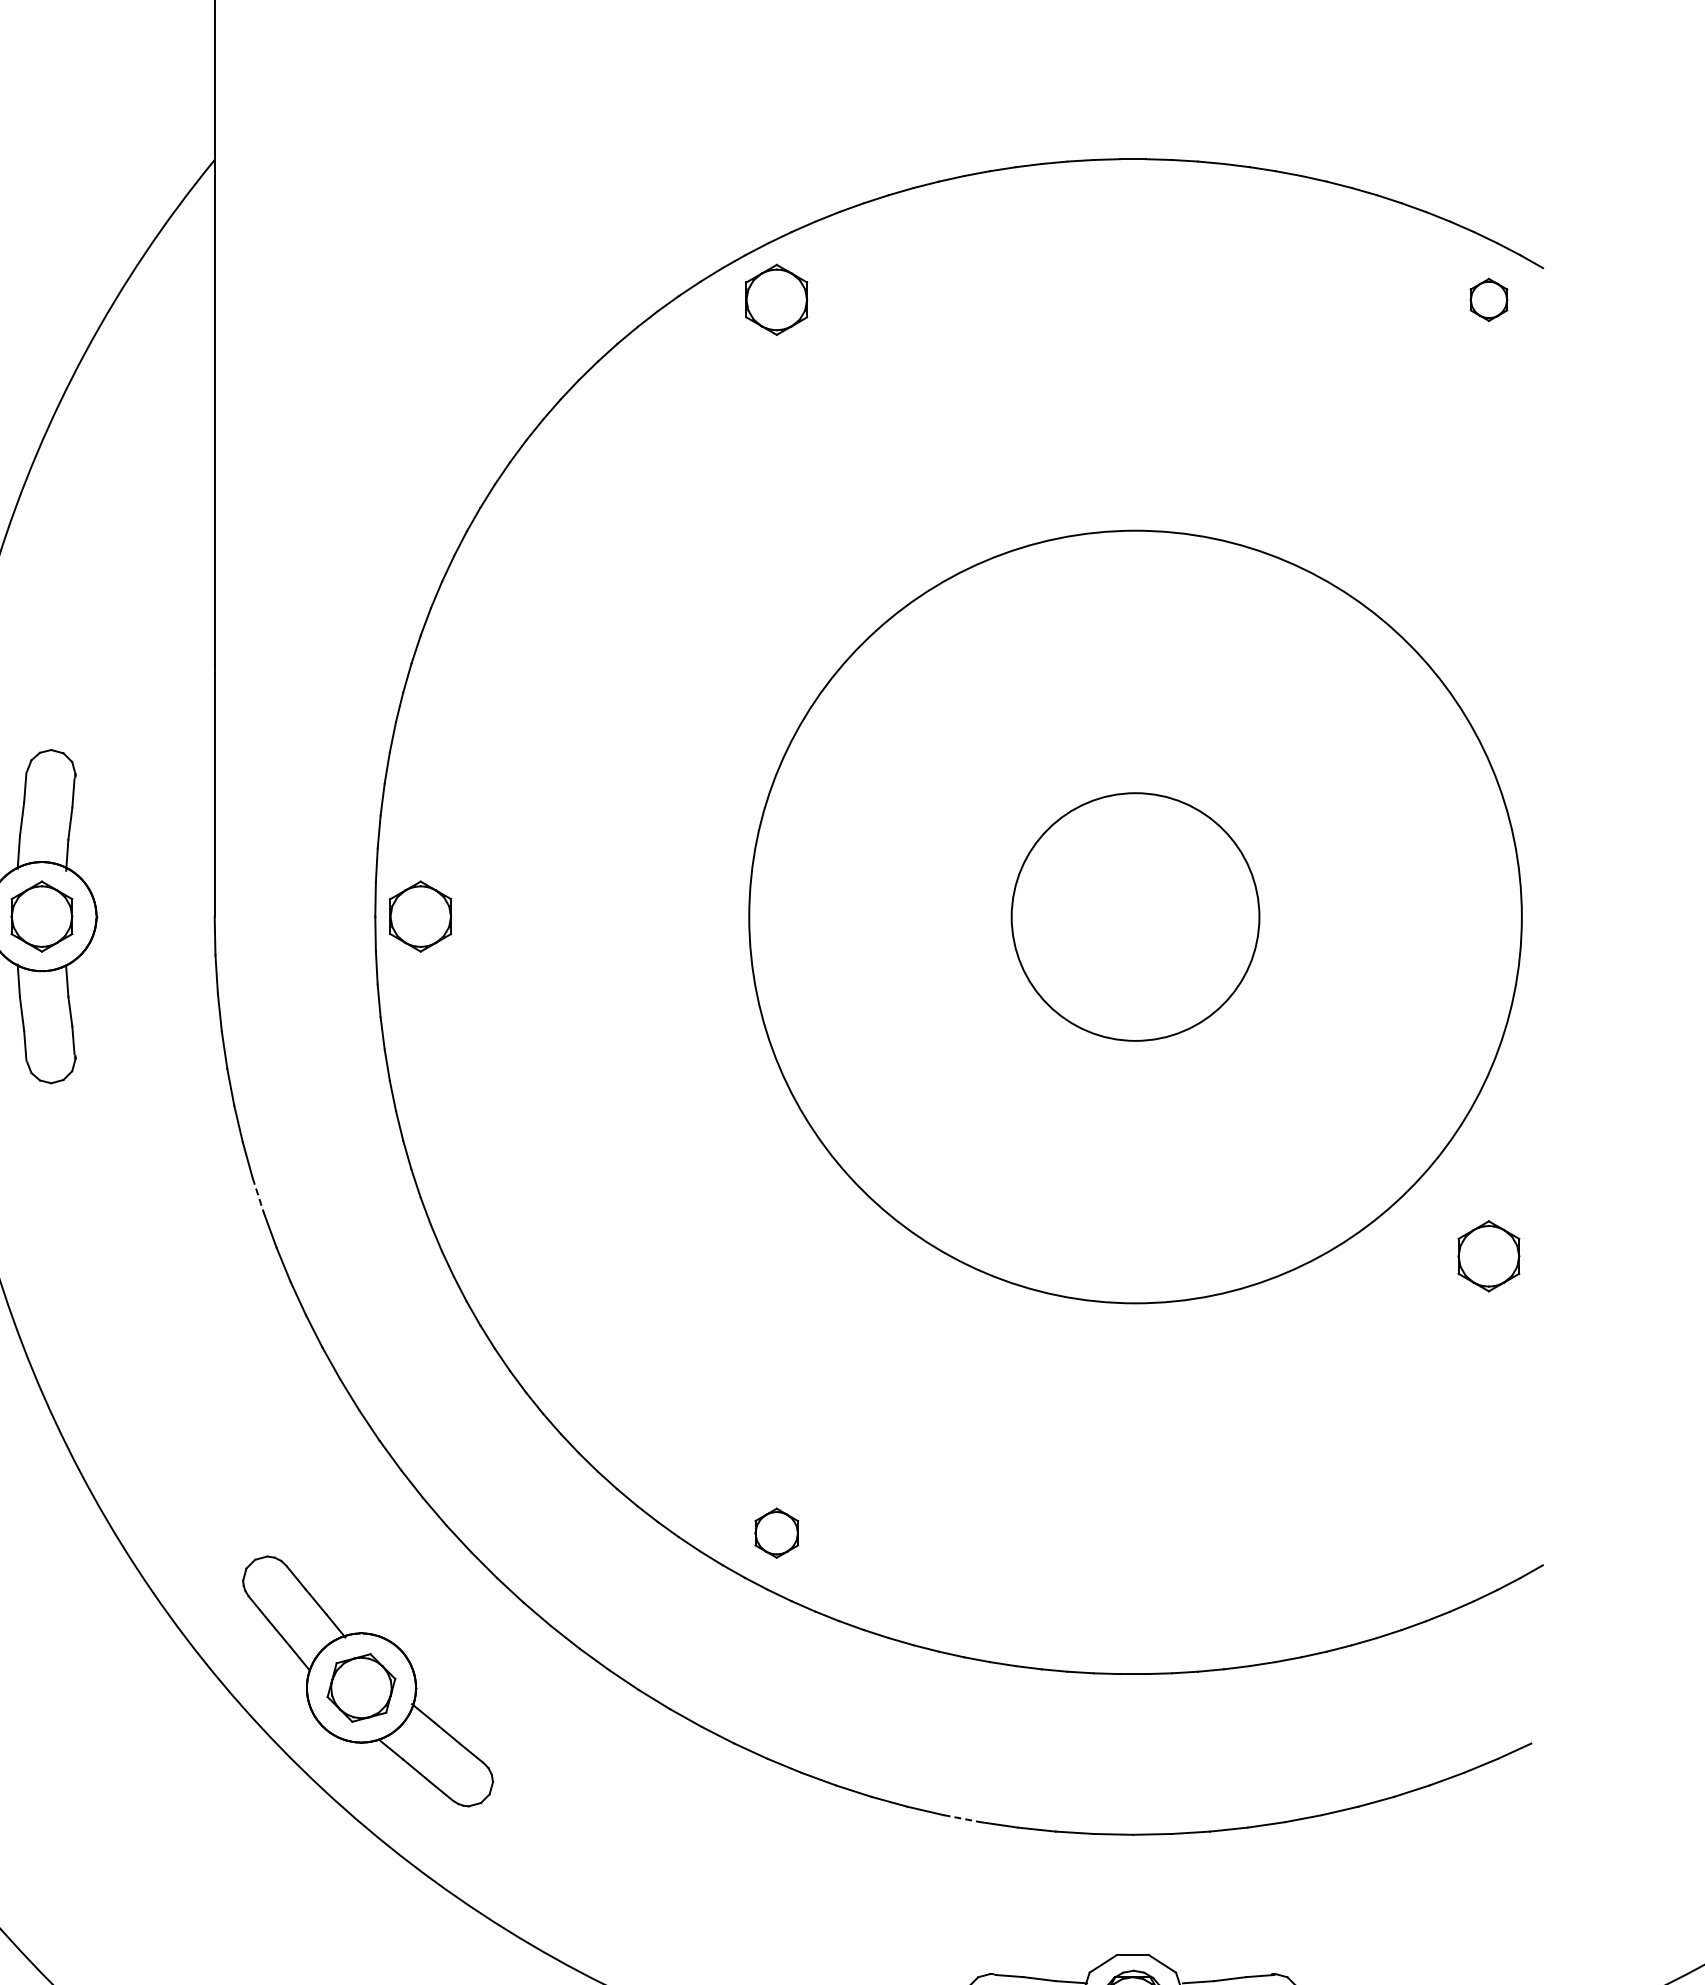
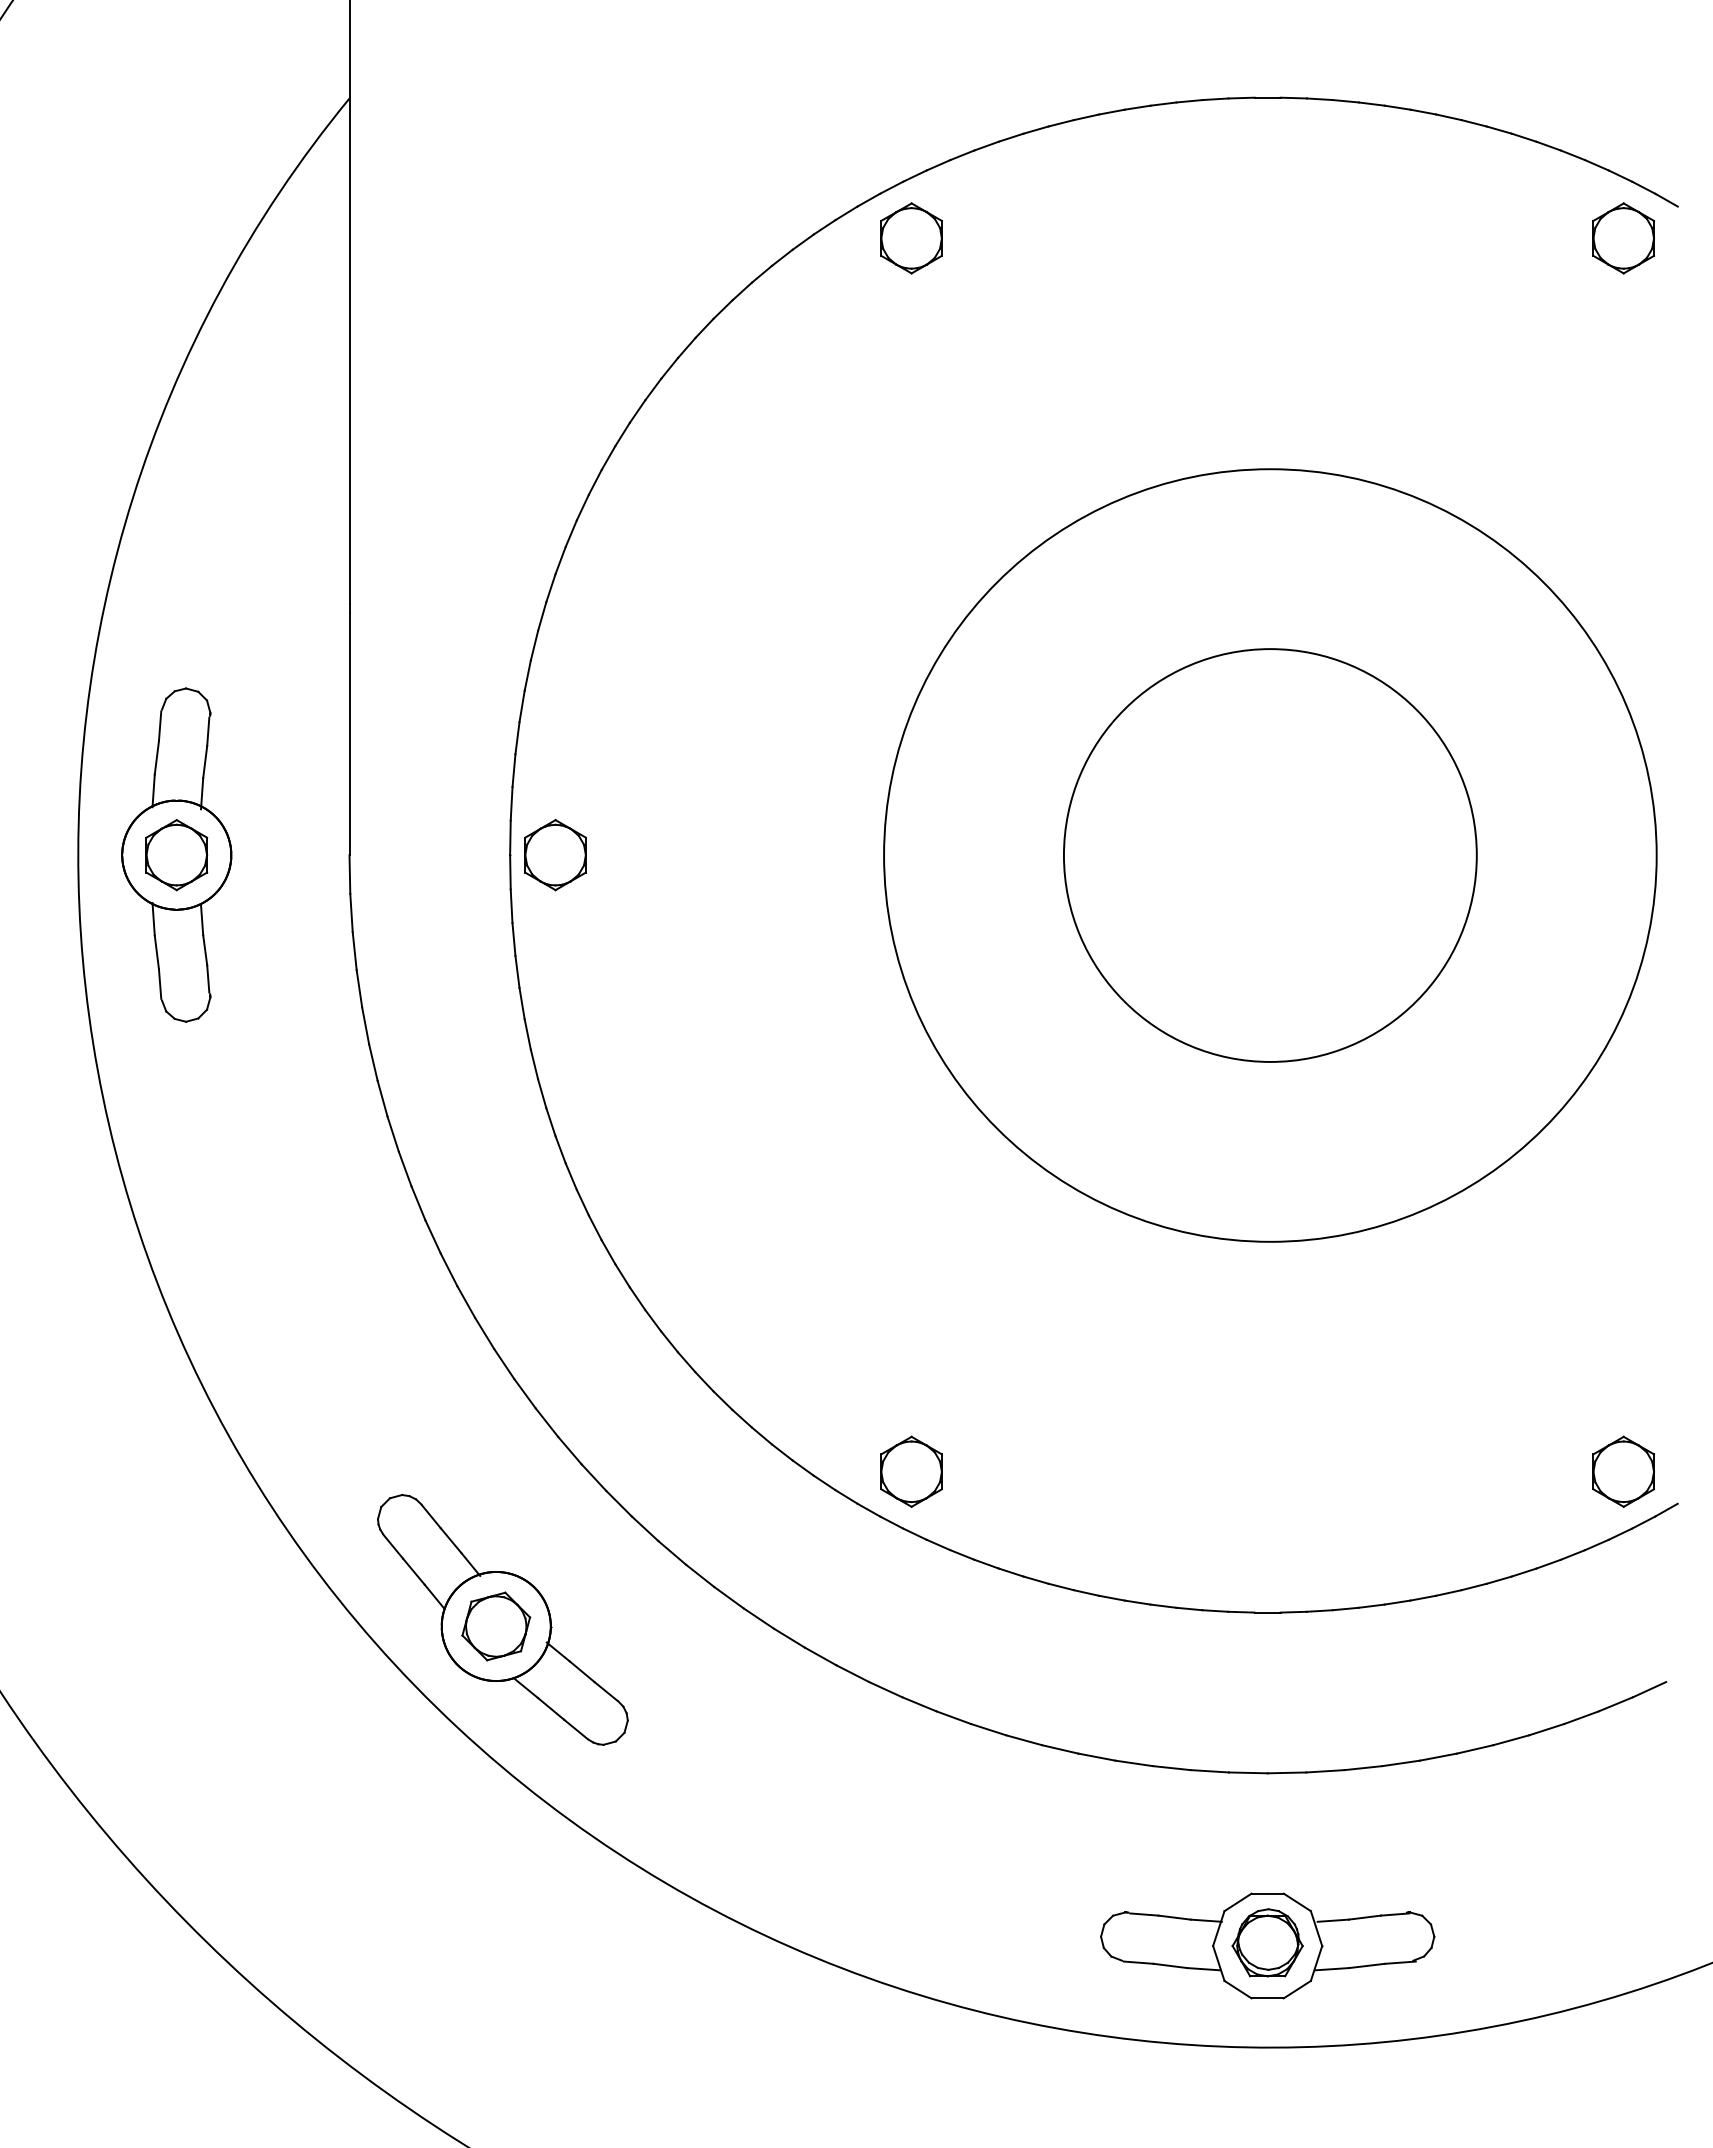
part: (1488, 300) -> (1623, 238), size x1.67
circle: (1134, 917) -> (1269, 855), size x1.67
line: (258, 1196) -> (393, 1134), dashed -> solid
part: (1488, 1256) -> (1623, 1471), moved
part: (776, 1533) -> (911, 1471), size x1.43
line: (961, 1819) -> (1096, 1757), dashed -> solid

